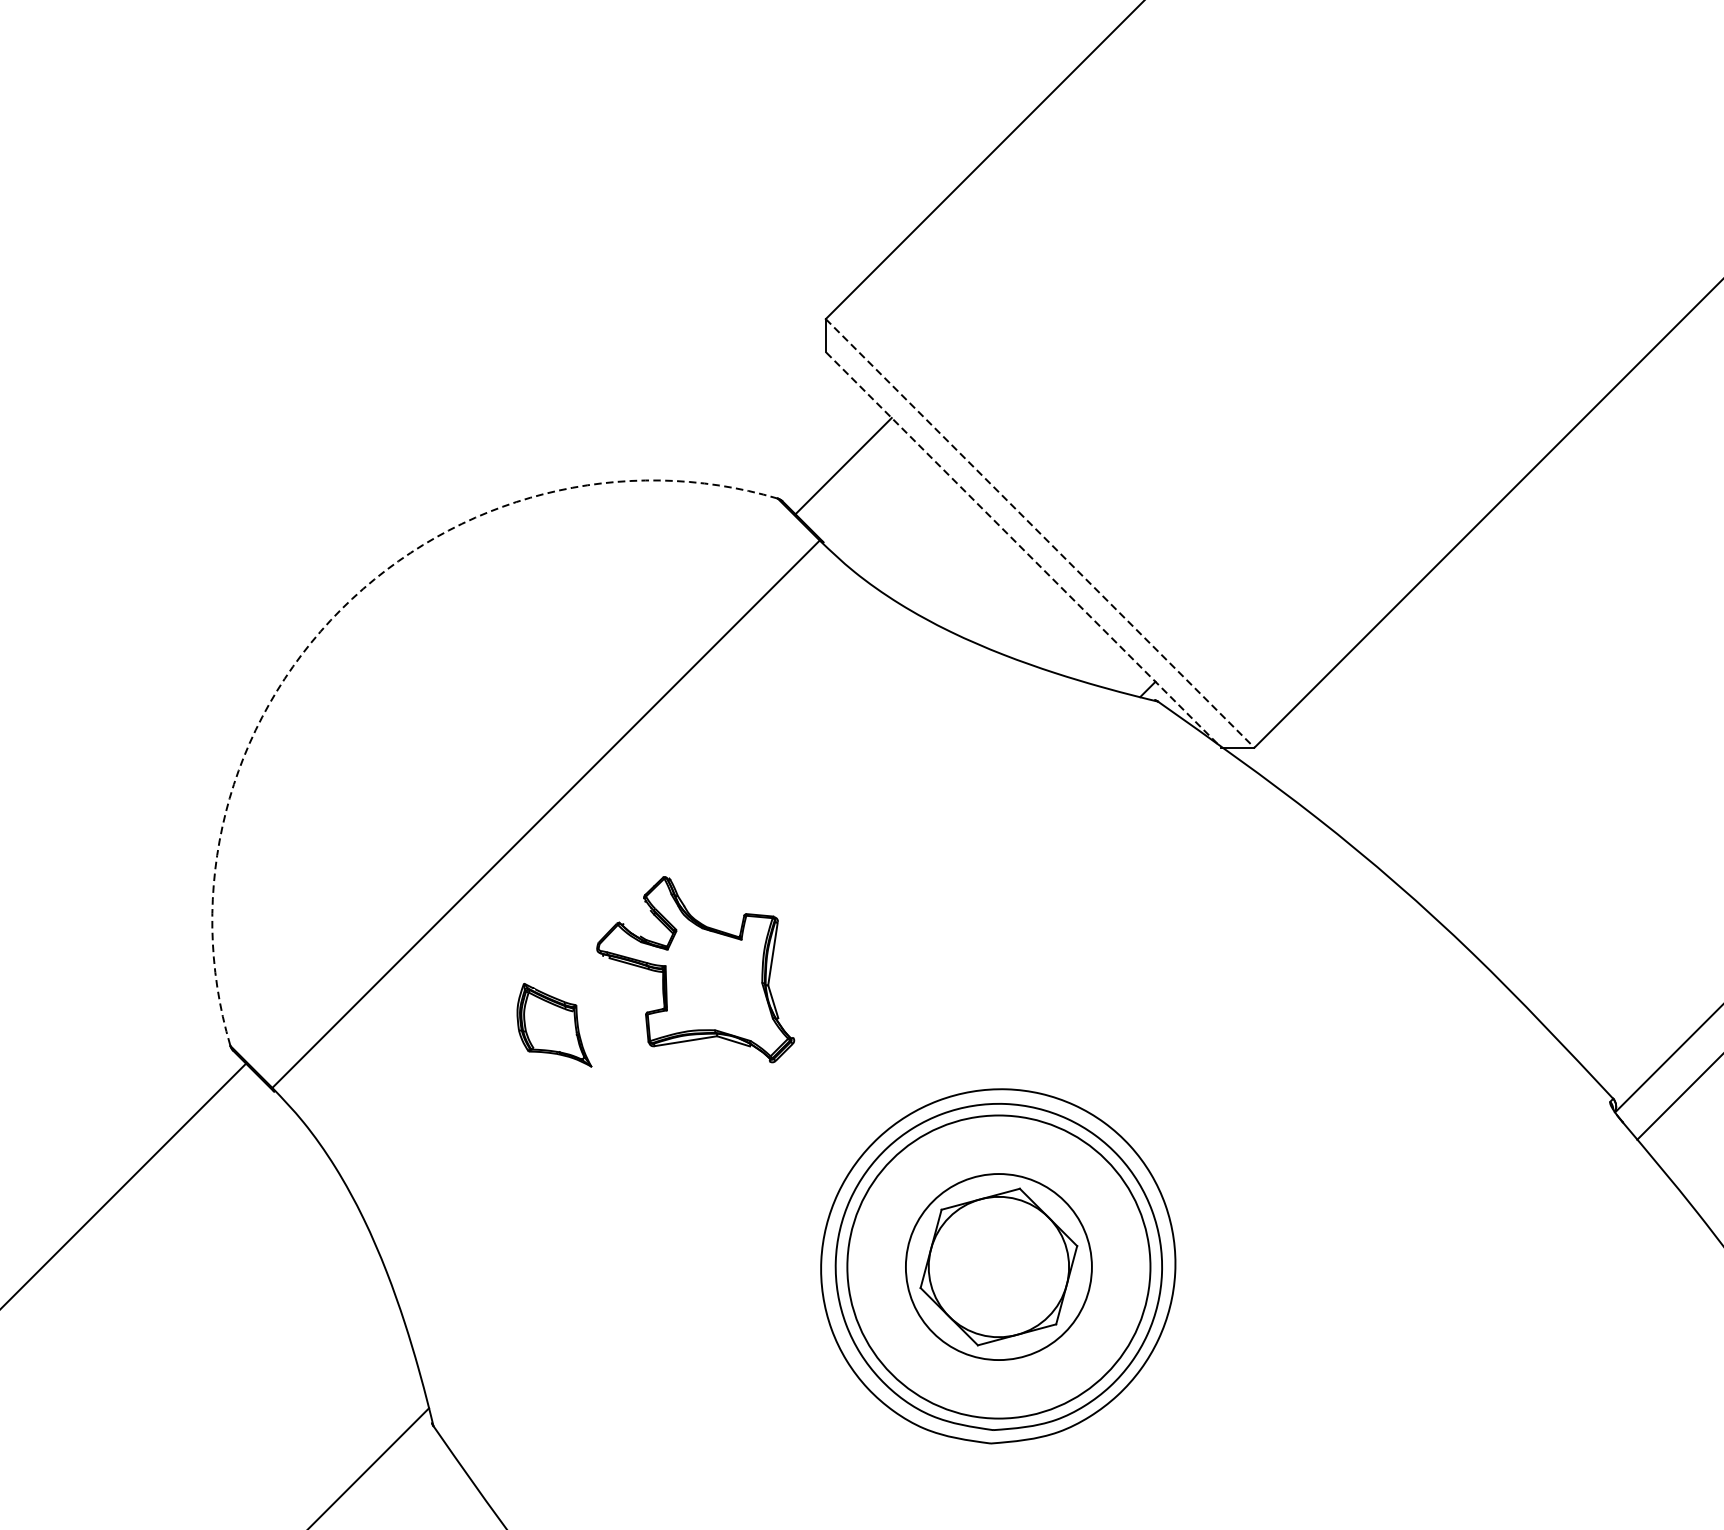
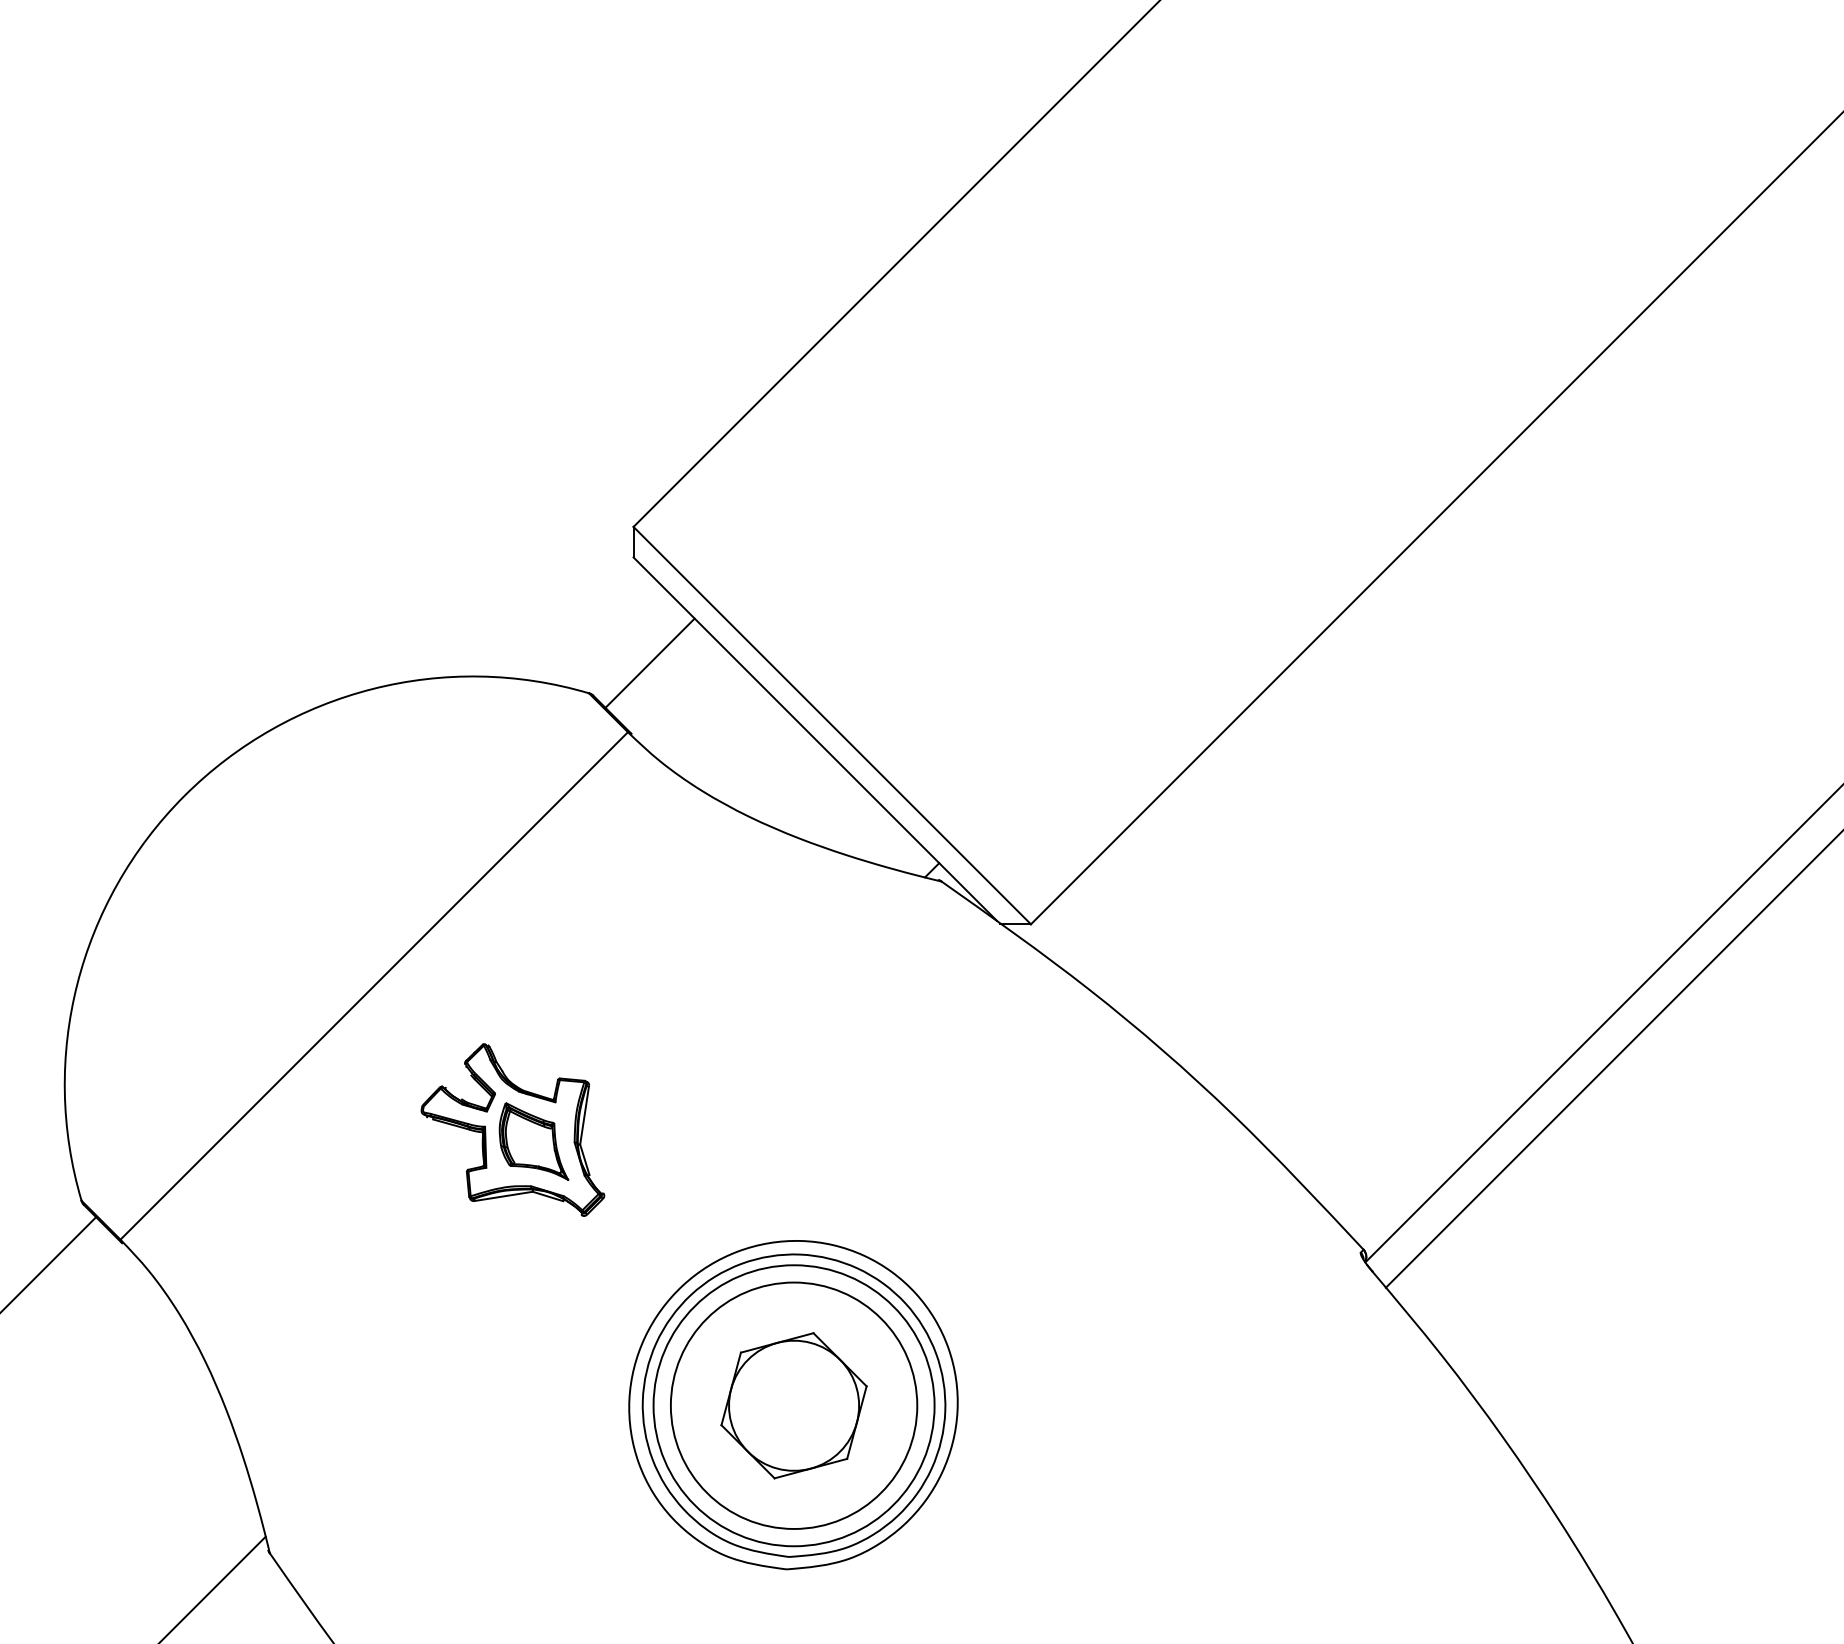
line: (1040, 533) -> (832, 725), dashed -> solid
line: (1022, 548) -> (815, 739), dashed -> solid
arc: (341, 609) -> (184, 796), dashed -> solid
part: (553, 1025) -> (533, 1141), moved
circle: (998, 1266) -> (793, 1405), size x1.43

